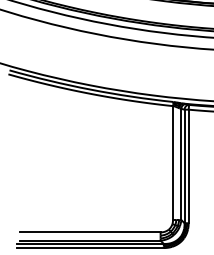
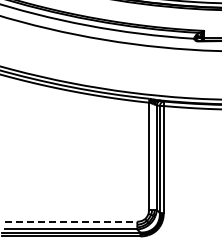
line: (90, 232) -> (71, 221), solid -> dashed

